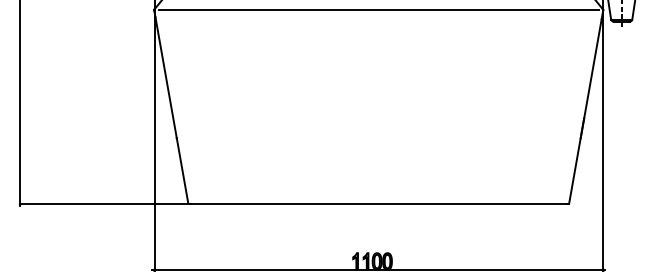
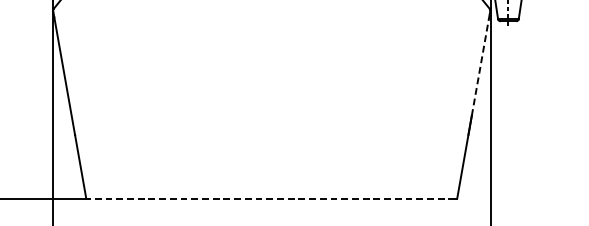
line: (378, 9) -> (271, 9), removed
line: (592, 68) -> (479, 66), solid -> dashed
line: (378, 203) -> (271, 198), solid -> dashed

